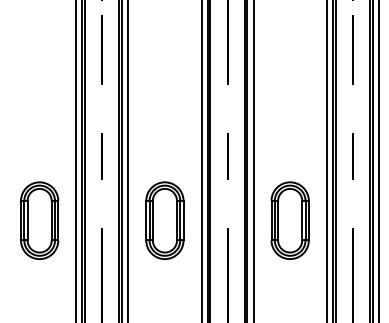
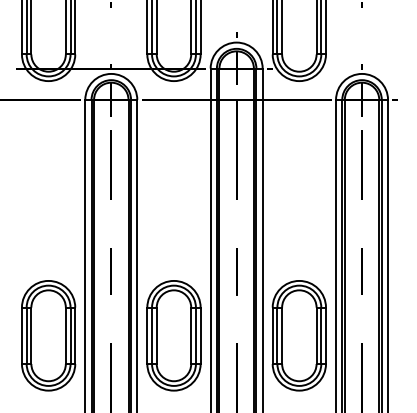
part: (39, 220) -> (48, 335), size x1.43
part: (164, 220) -> (173, 335), size x1.43
part: (289, 220) -> (298, 335), size x1.43

